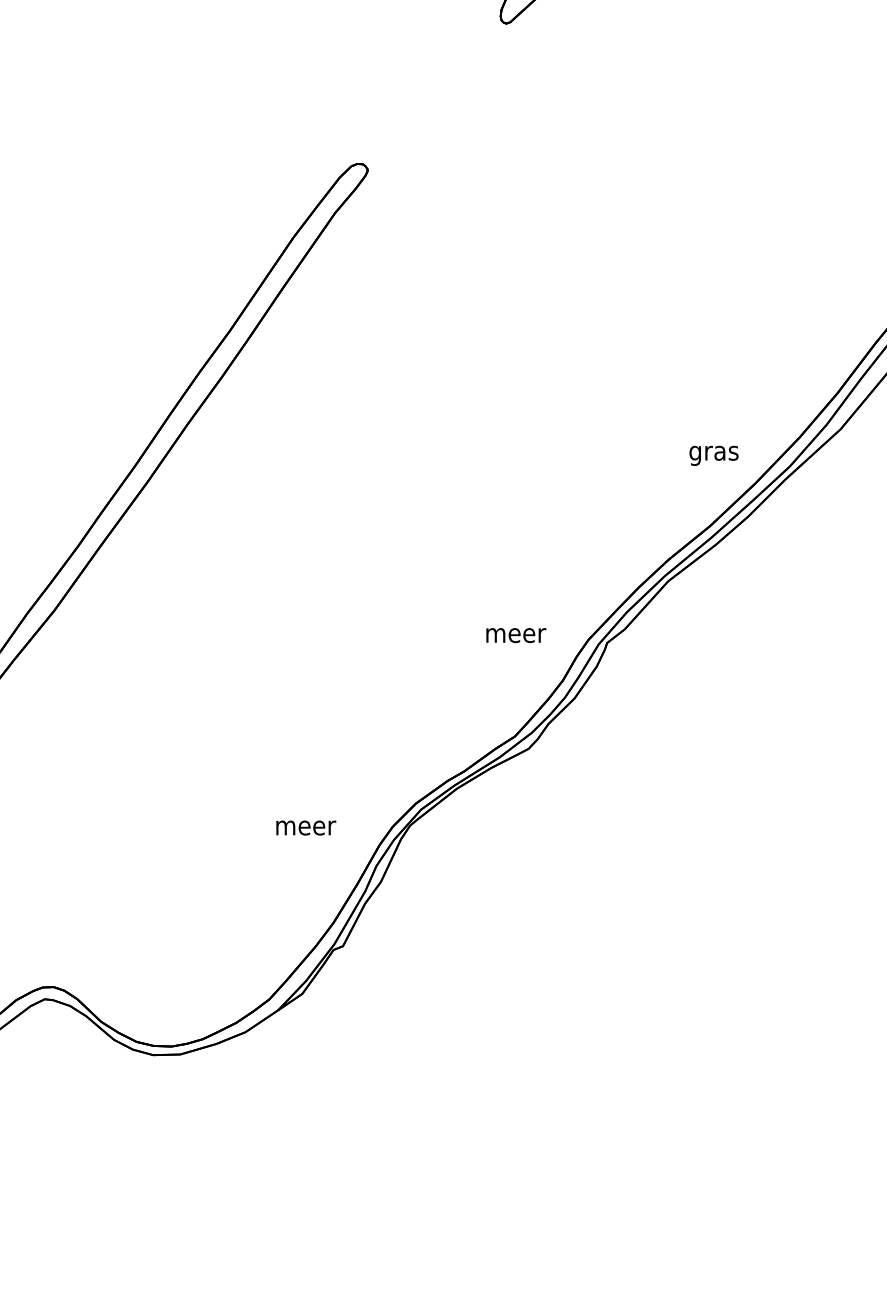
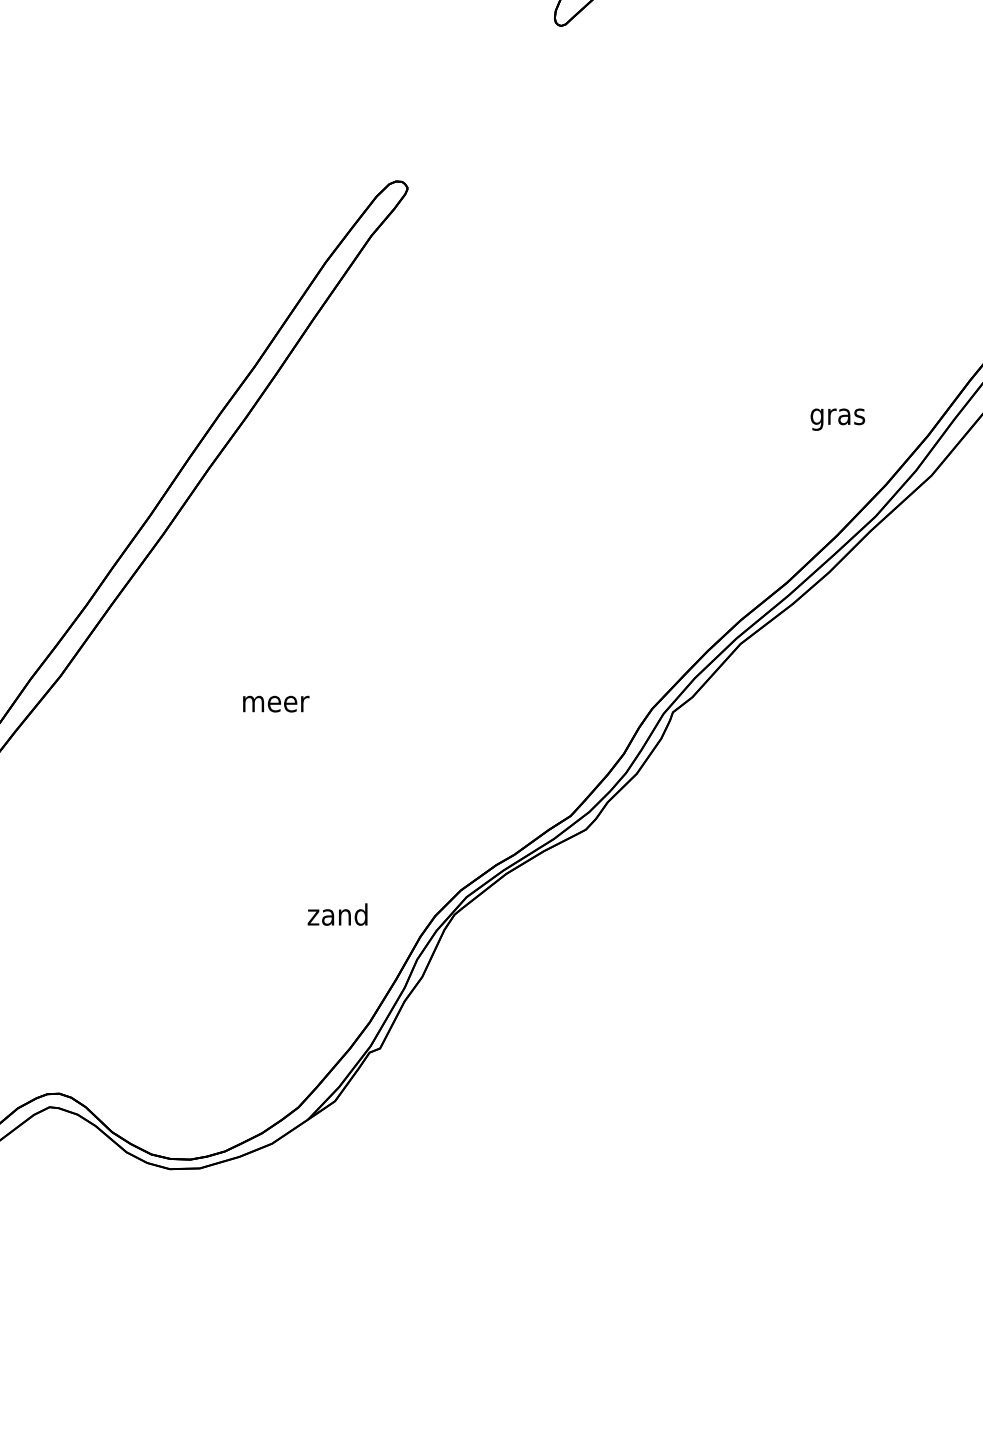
text: (713, 455) -> (837, 419), moved
text: (516, 635) -> (276, 704), moved
text: (306, 825) -> (339, 914), meer -> zand

